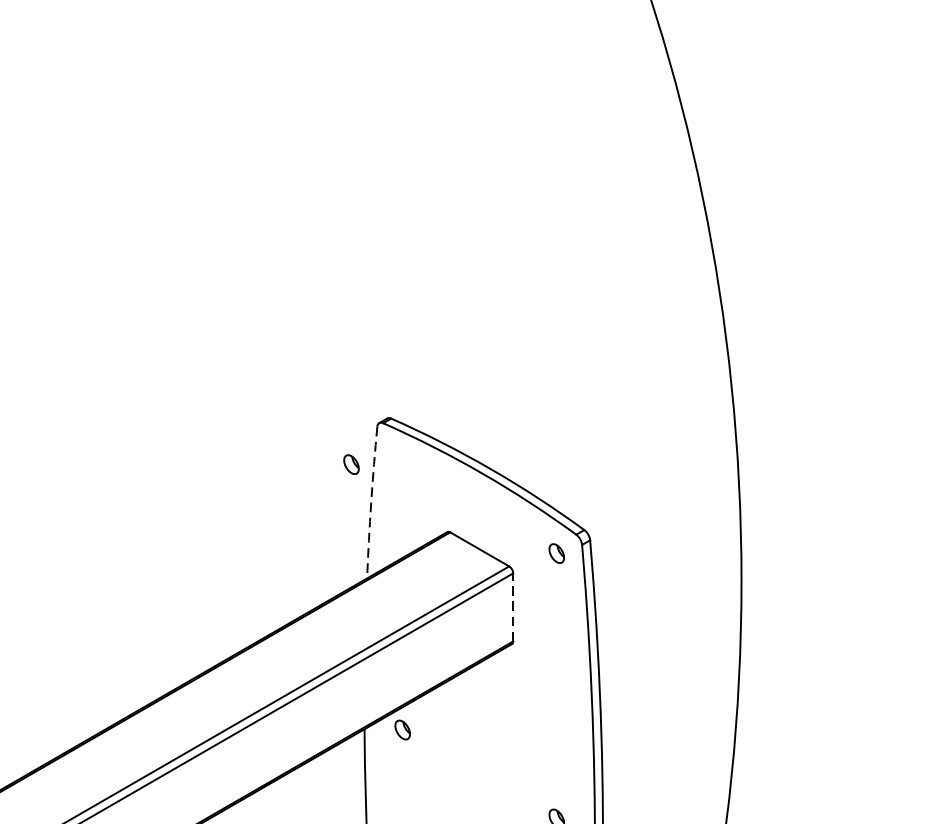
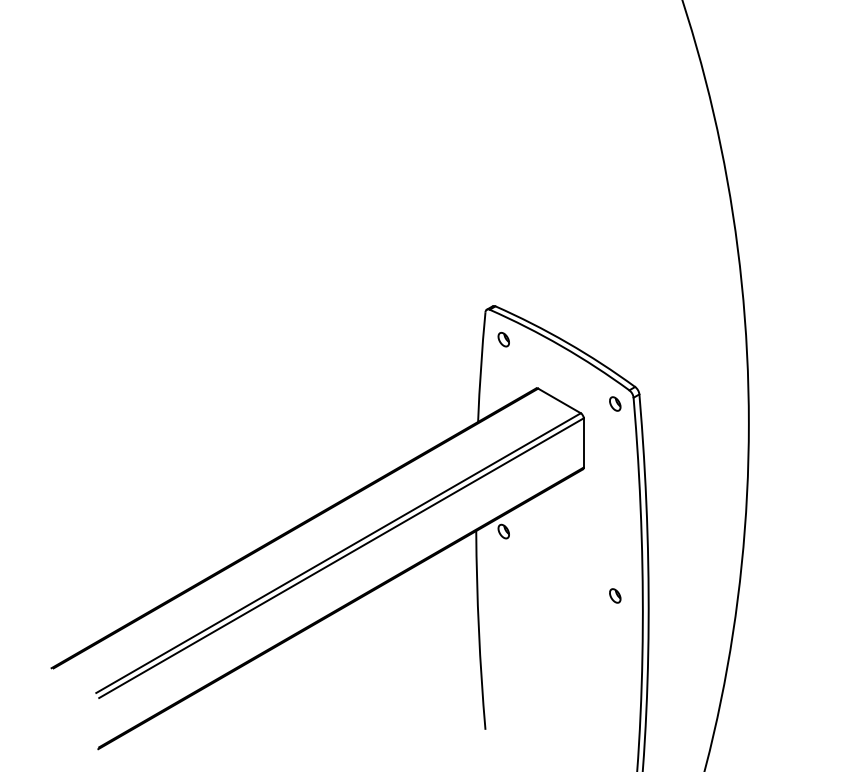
part: (351, 464) -> (503, 339), moved
arc: (371, 503) -> (481, 367), dashed -> solid
line: (512, 606) -> (583, 442), dashed -> solid

